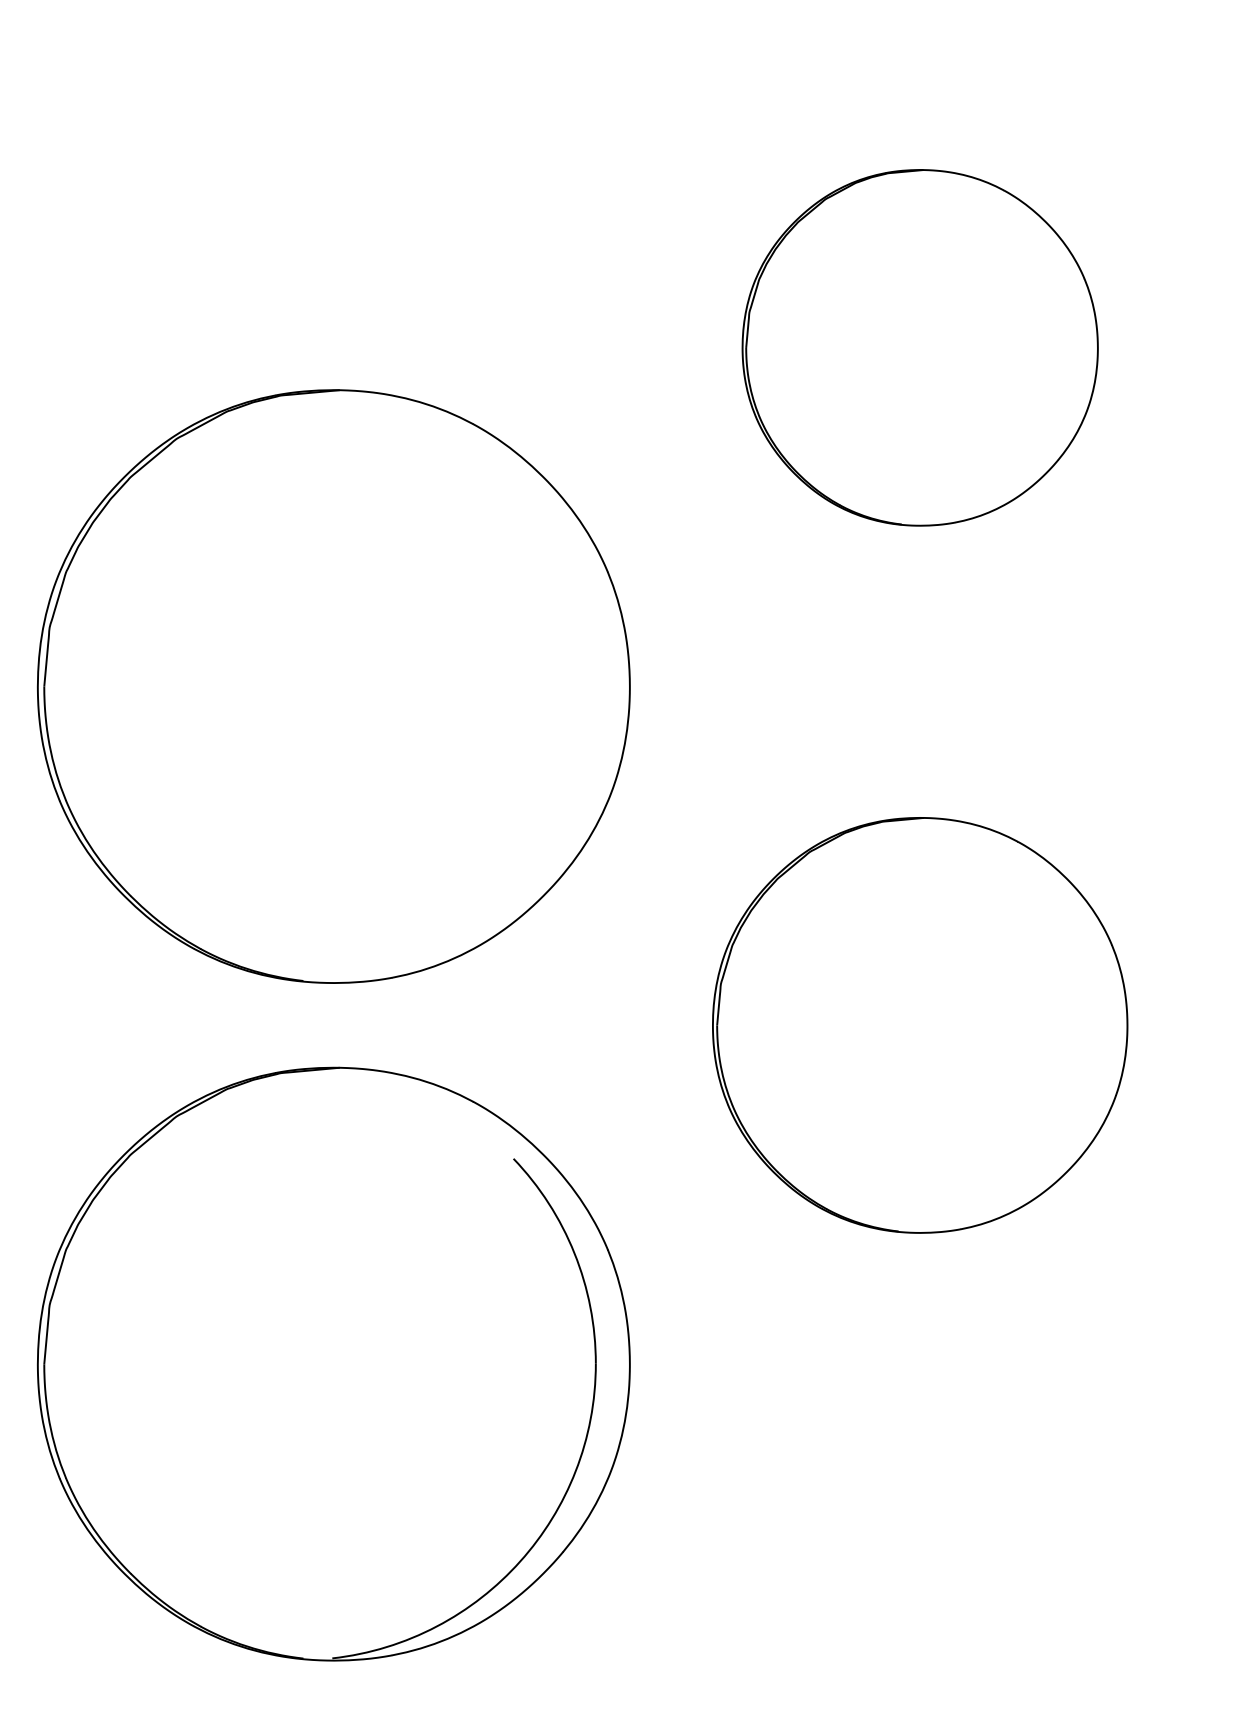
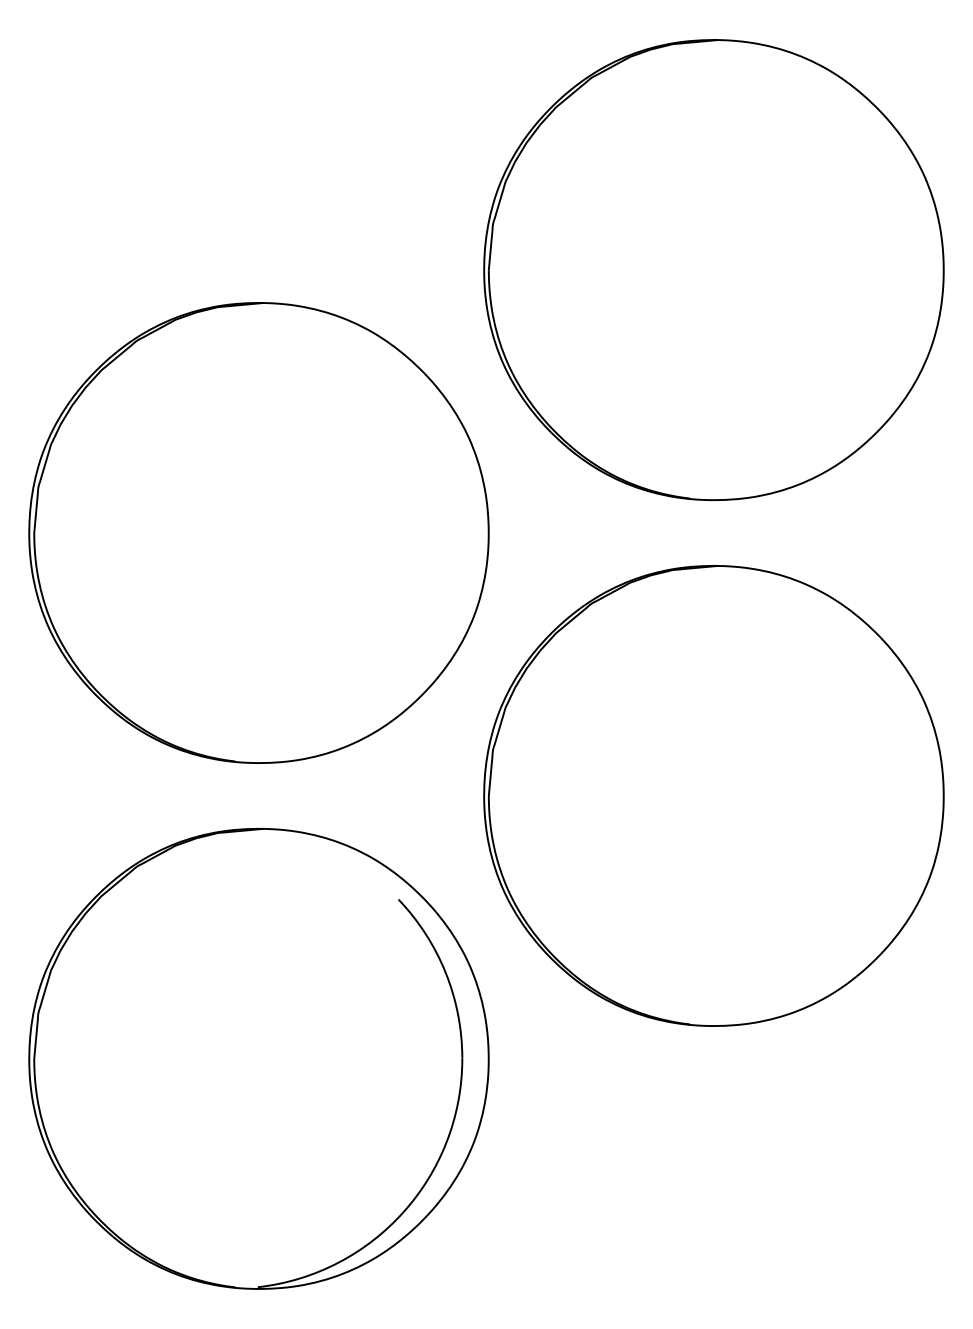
part: (920, 347) -> (714, 269), size x1.67
part: (920, 1025) -> (714, 796), size x1.43

